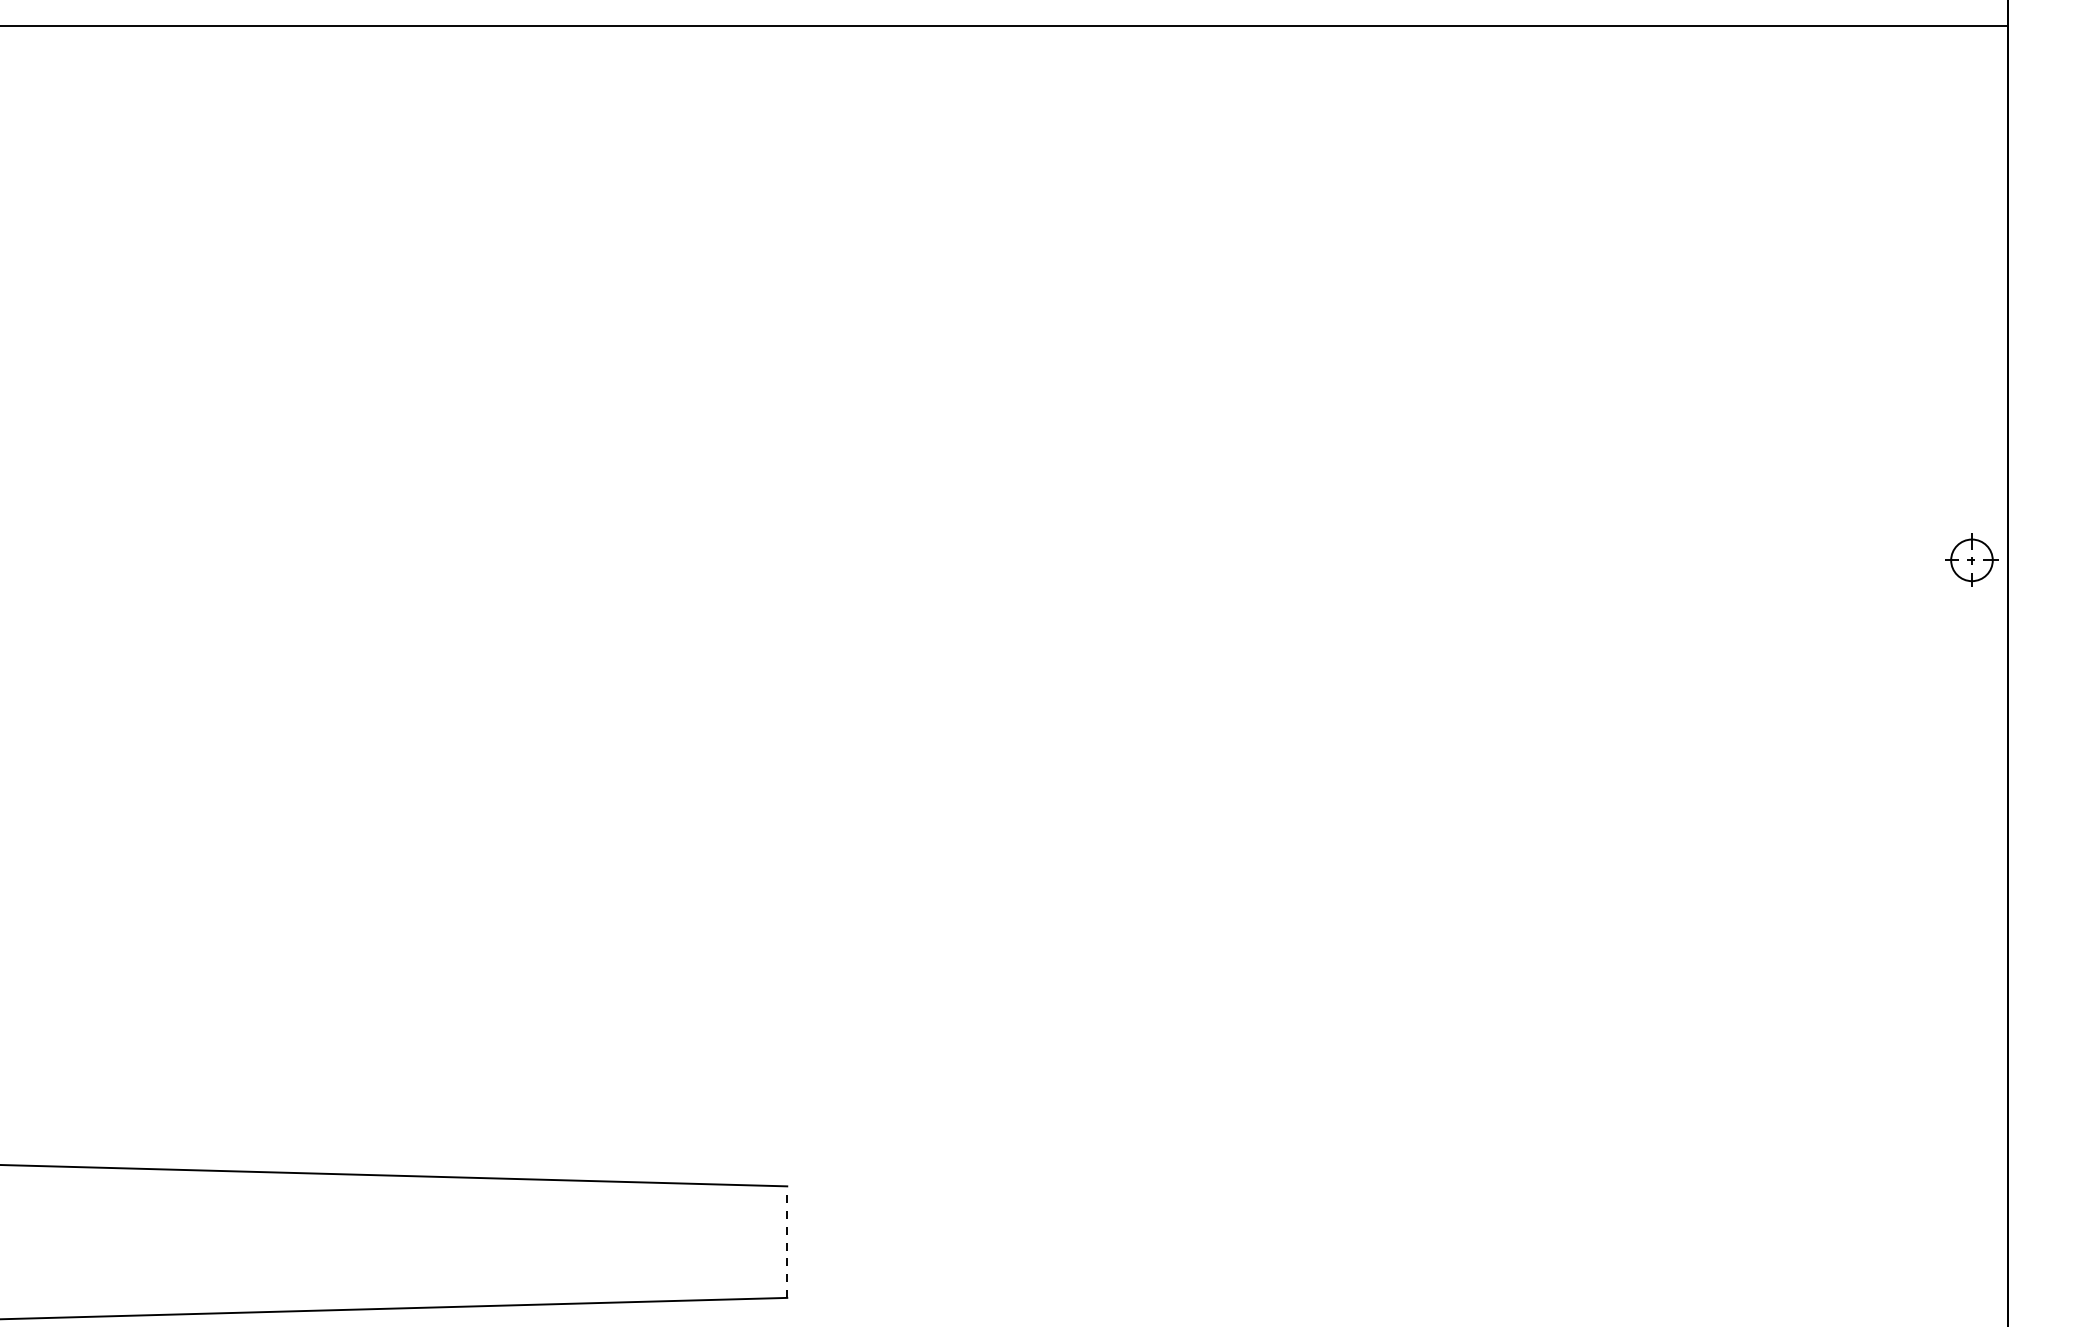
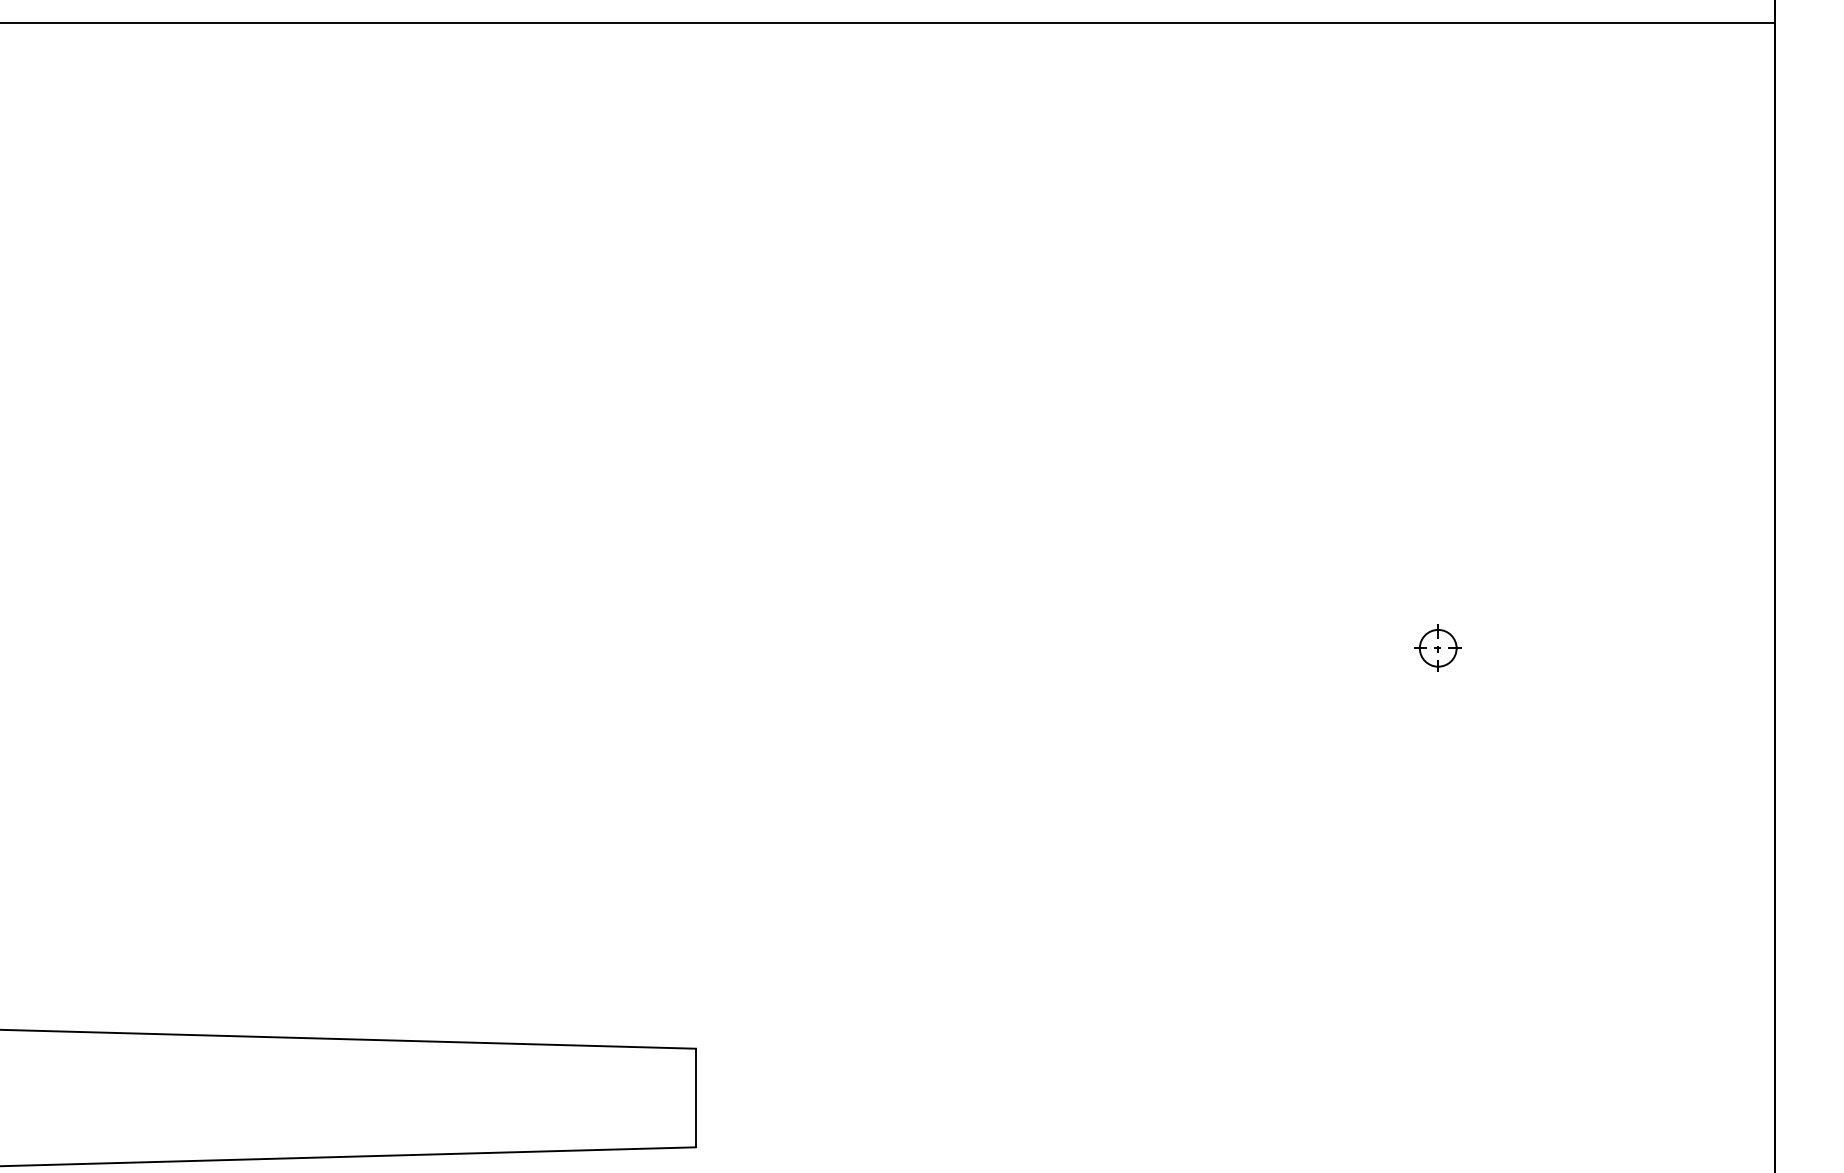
part: (1971, 559) -> (1437, 647), moved
line: (786, 1241) -> (695, 1097), dashed -> solid

